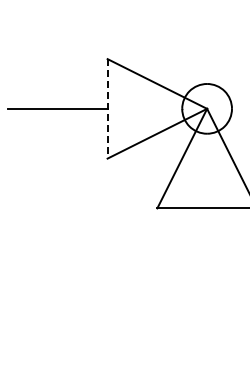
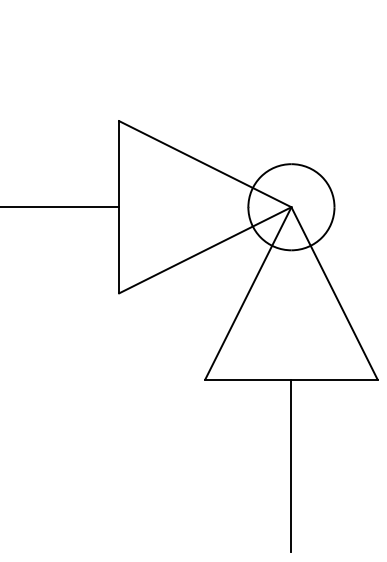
line: (107, 108) -> (118, 206), dashed -> solid
line: (207, 257) -> (292, 464), added

